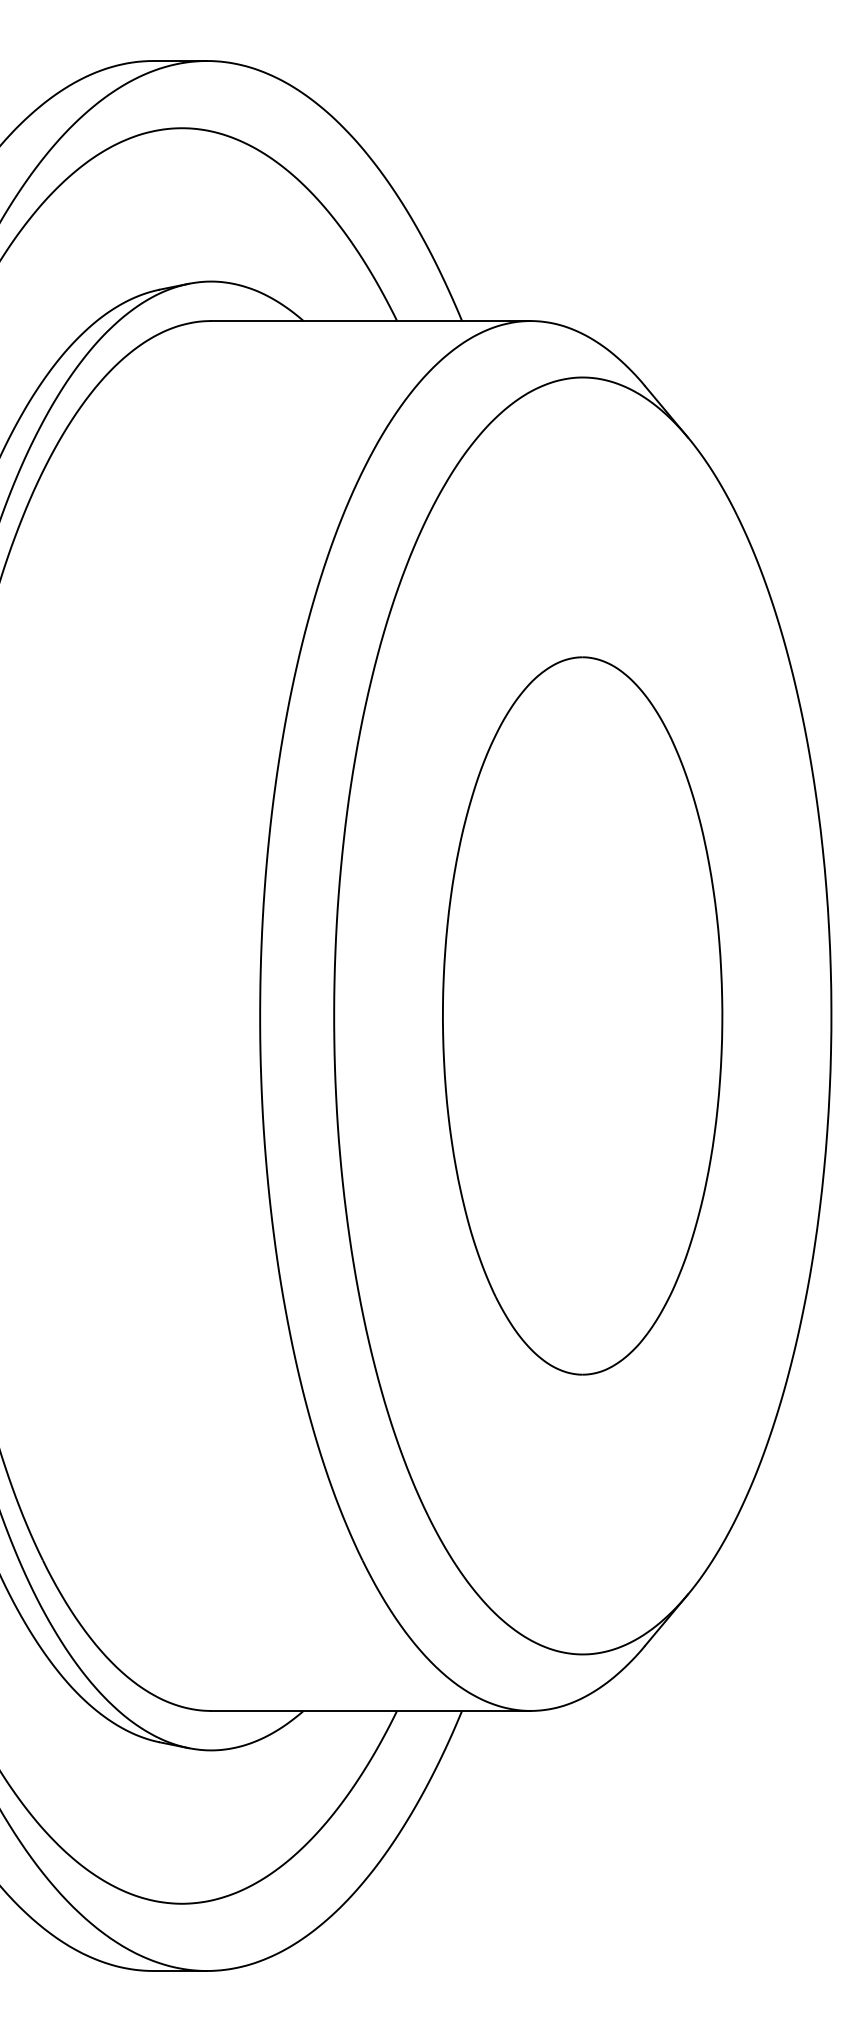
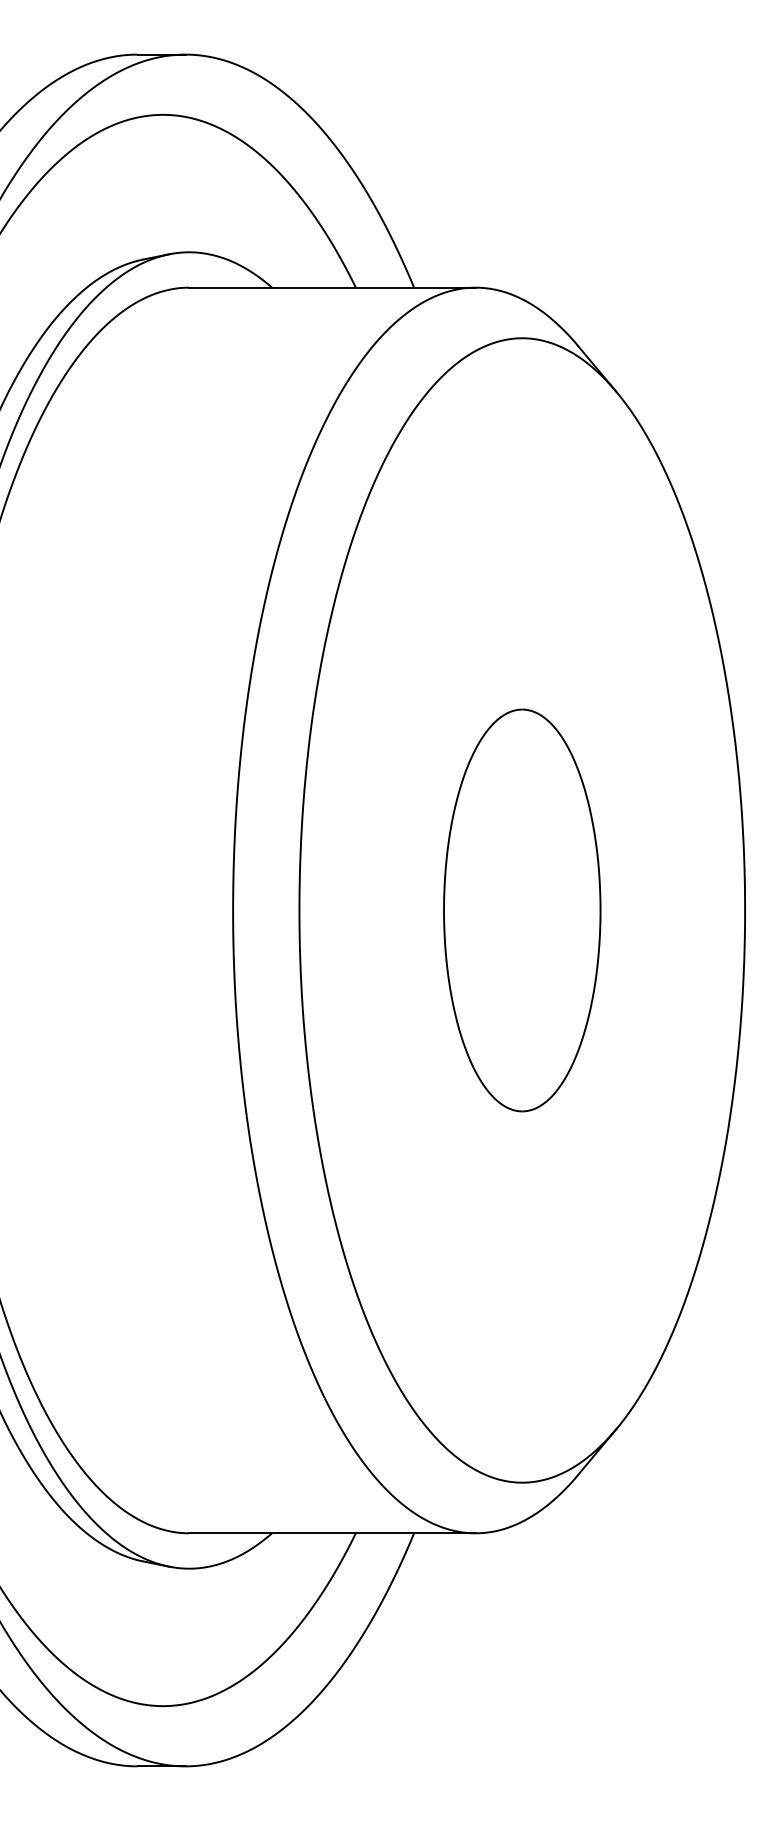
part: (583, 1016) -> (522, 910), size x0.62

